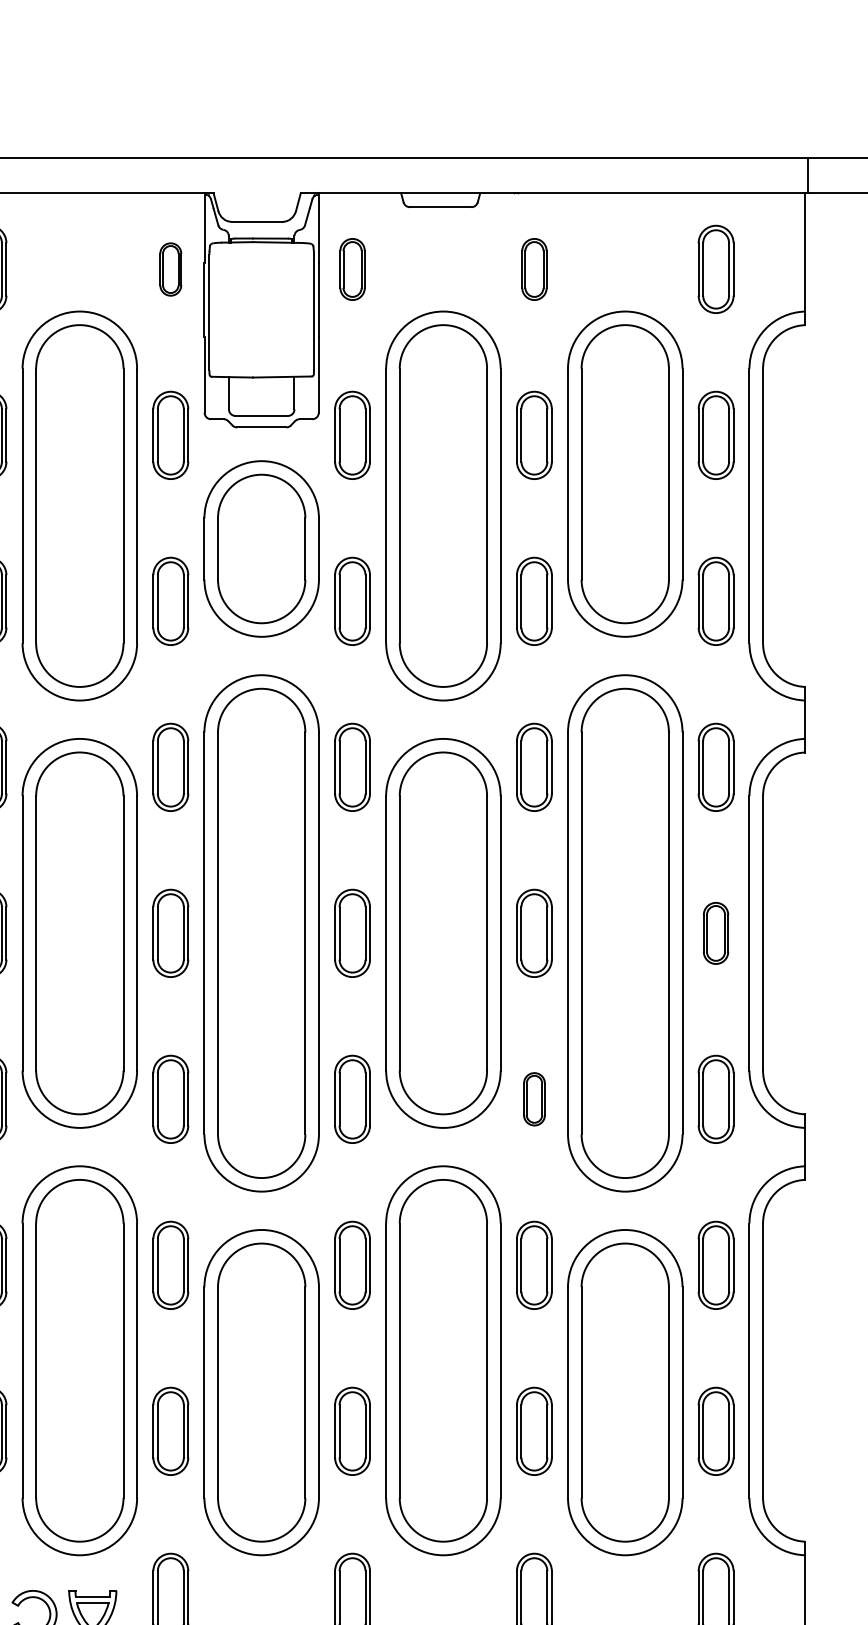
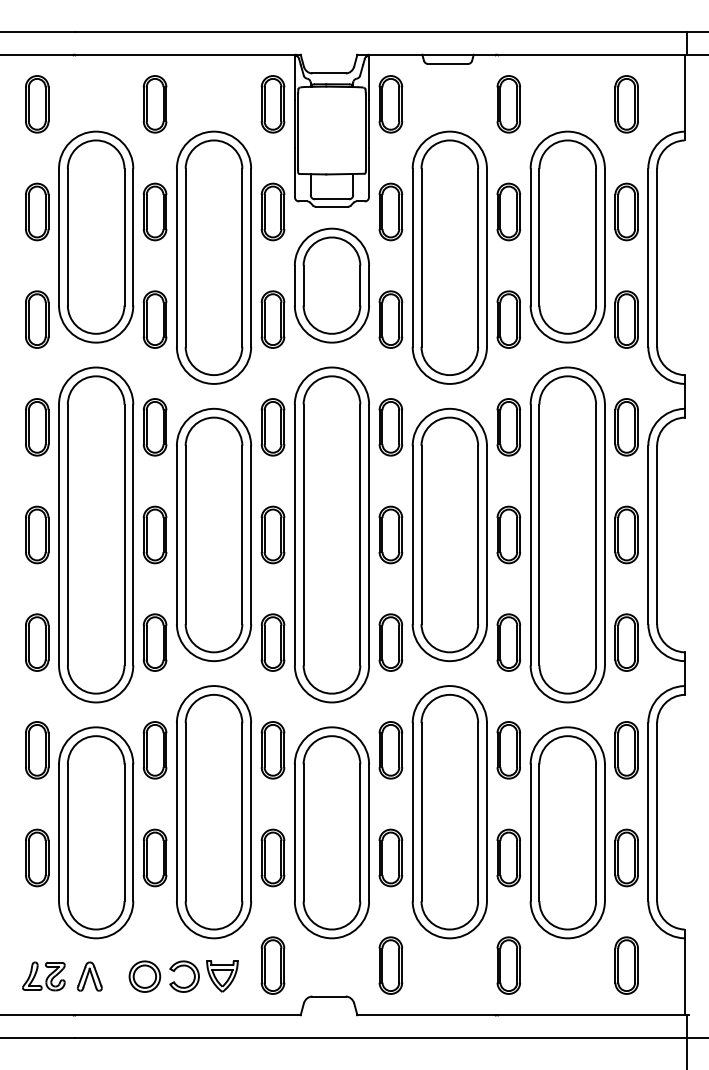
part: (169, 269) -> (272, 104), size x1.67
part: (351, 269) -> (390, 104), size x1.43
part: (533, 269) -> (508, 104), size x1.43
part: (715, 932) -> (626, 534), size x1.43
part: (533, 1099) -> (508, 642), size x1.67

